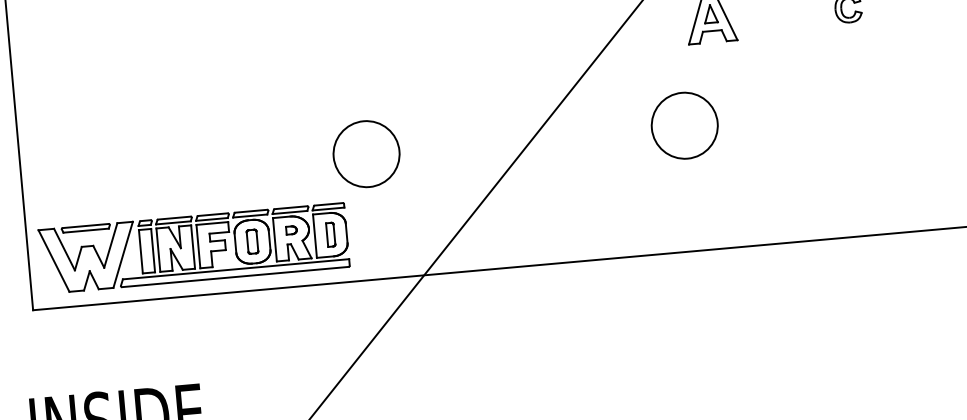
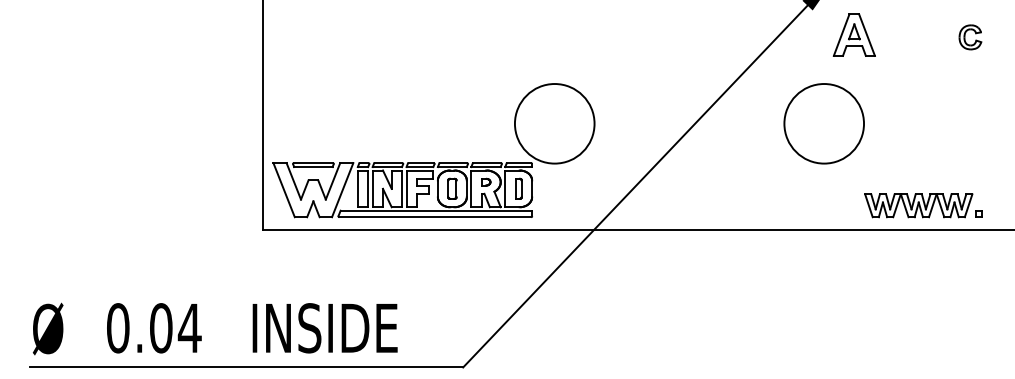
circle: (685, 125) -> (824, 123), size x1.43
circle: (366, 153) -> (554, 123), size x1.43
part: (810, 211) -> (923, 205), added

